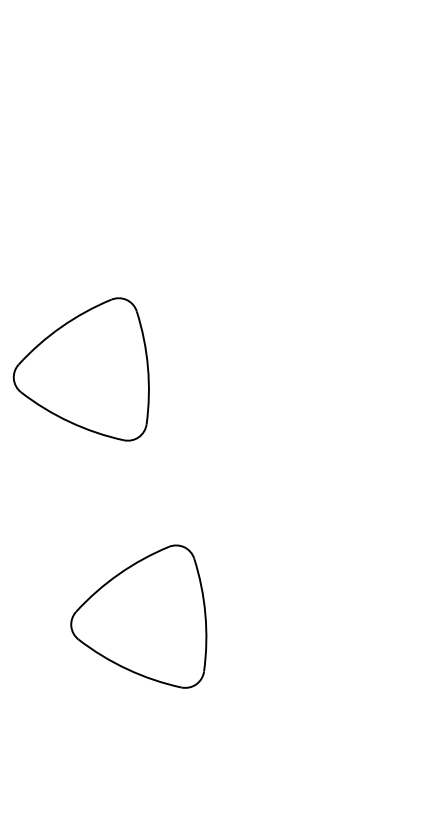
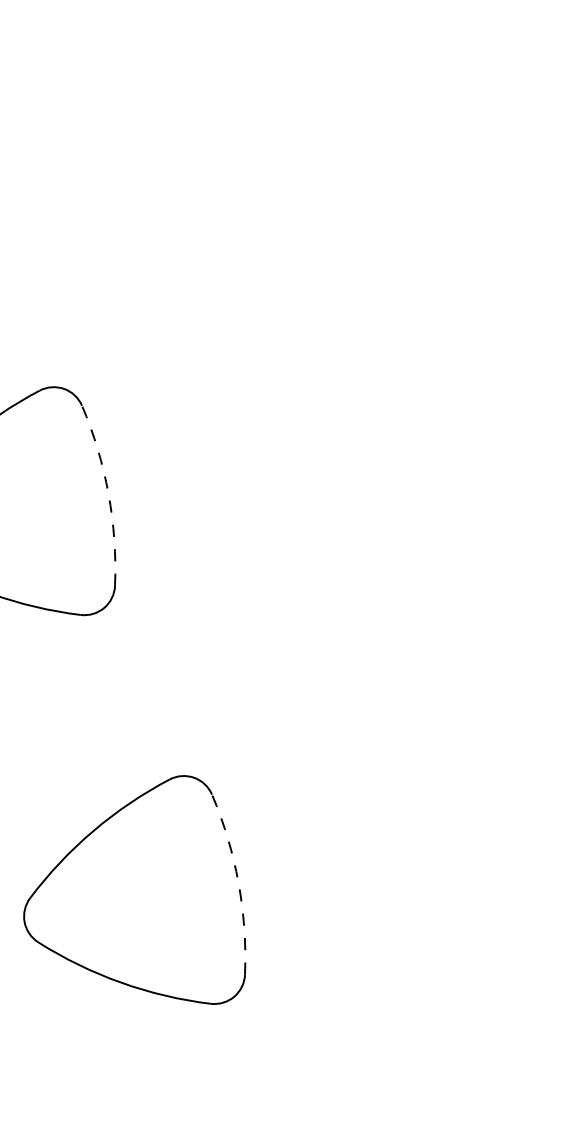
arc: (147, 367) -> (107, 494), solid -> dashed
arc: (205, 614) -> (238, 882), solid -> dashed

